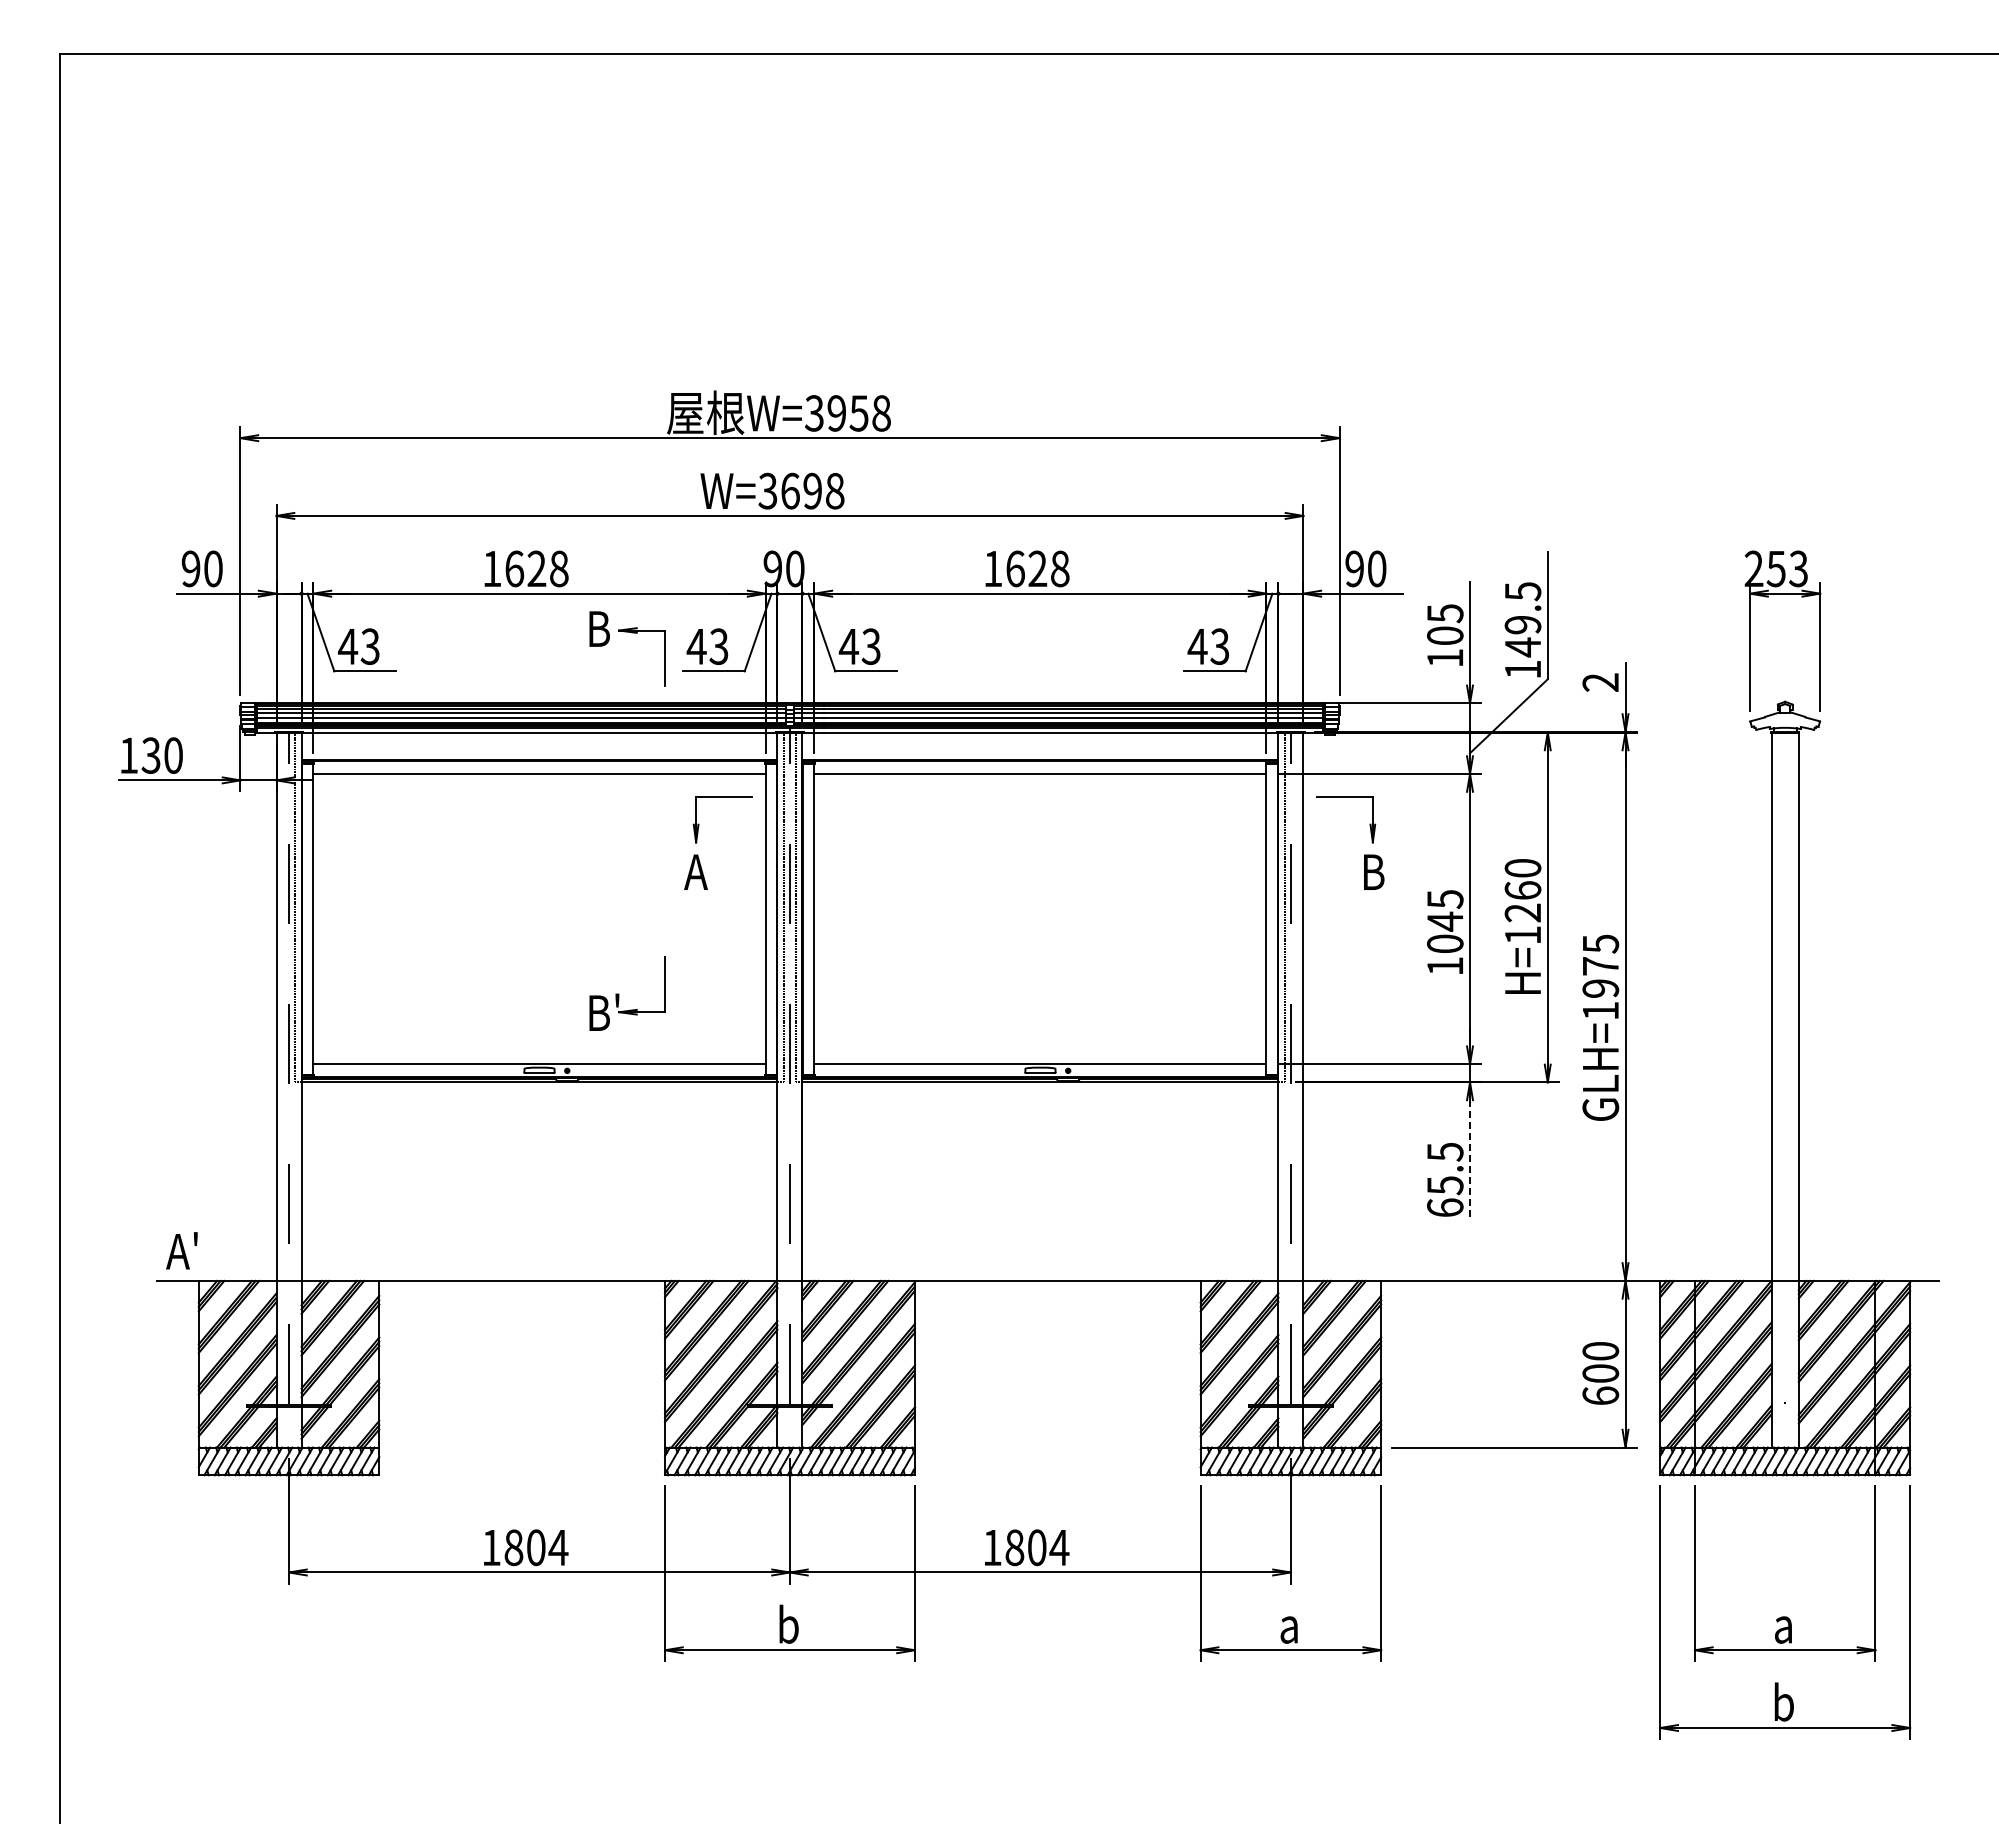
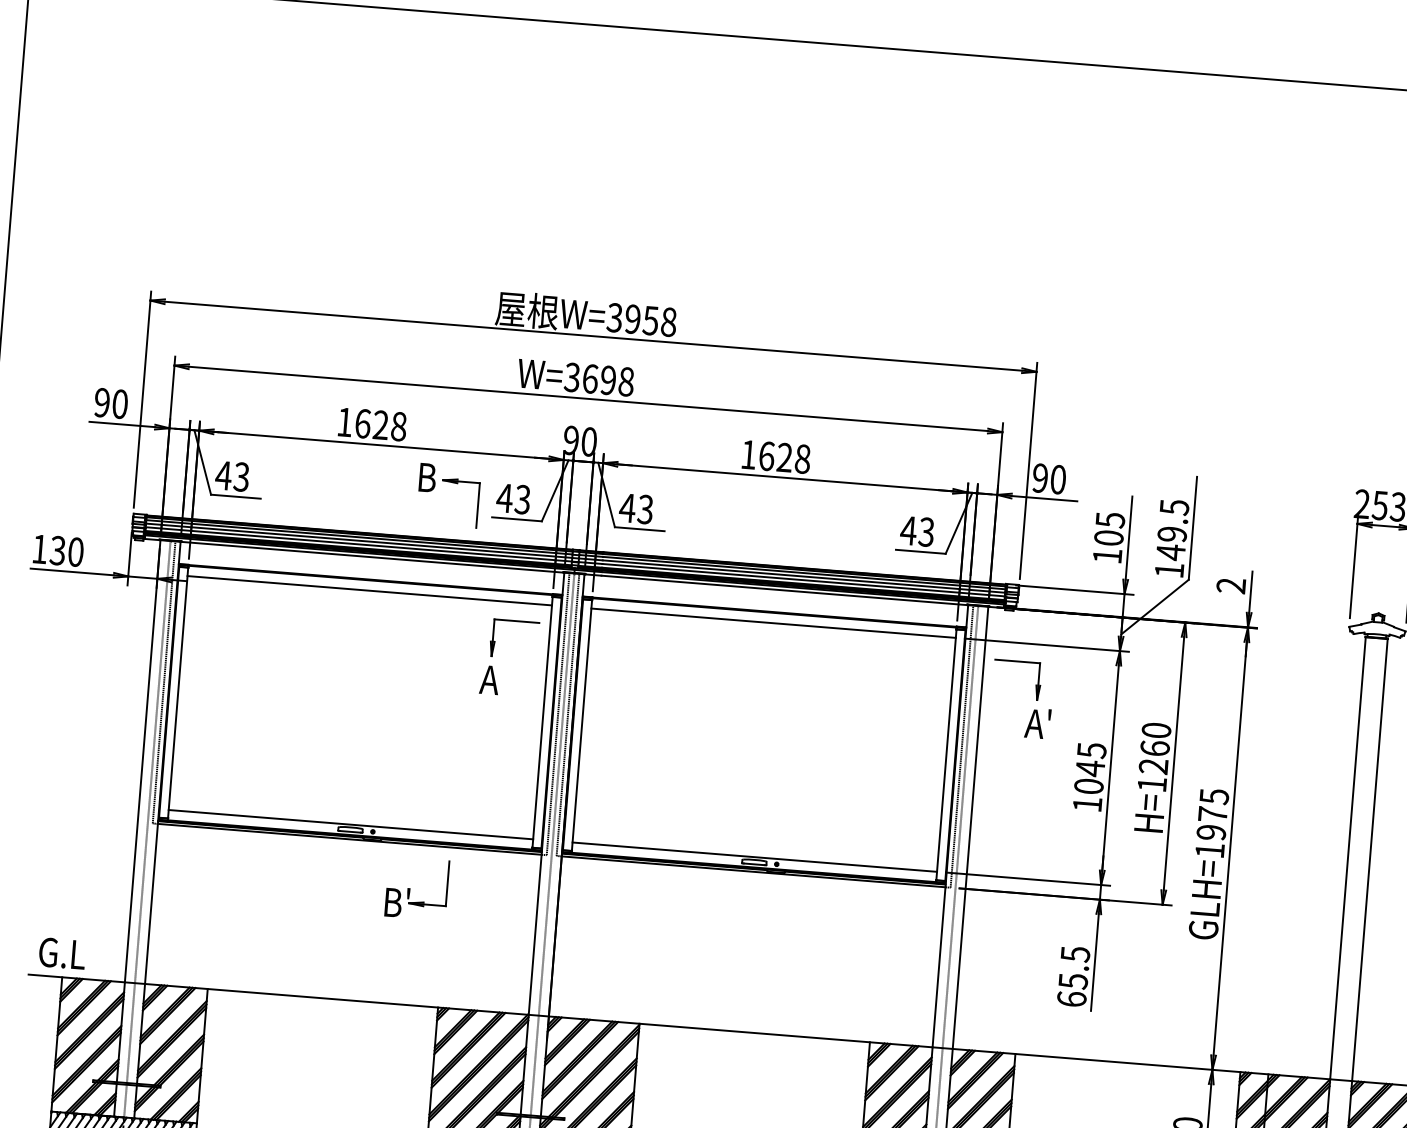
text: (1375, 870) -> (1037, 722), B -> A'
part: (619, 993) -> (410, 888), moved
line: (1470, 1160) -> (1095, 962), dashed -> solid
text: (195, 1251) -> (61, 953), A' -> G.L

